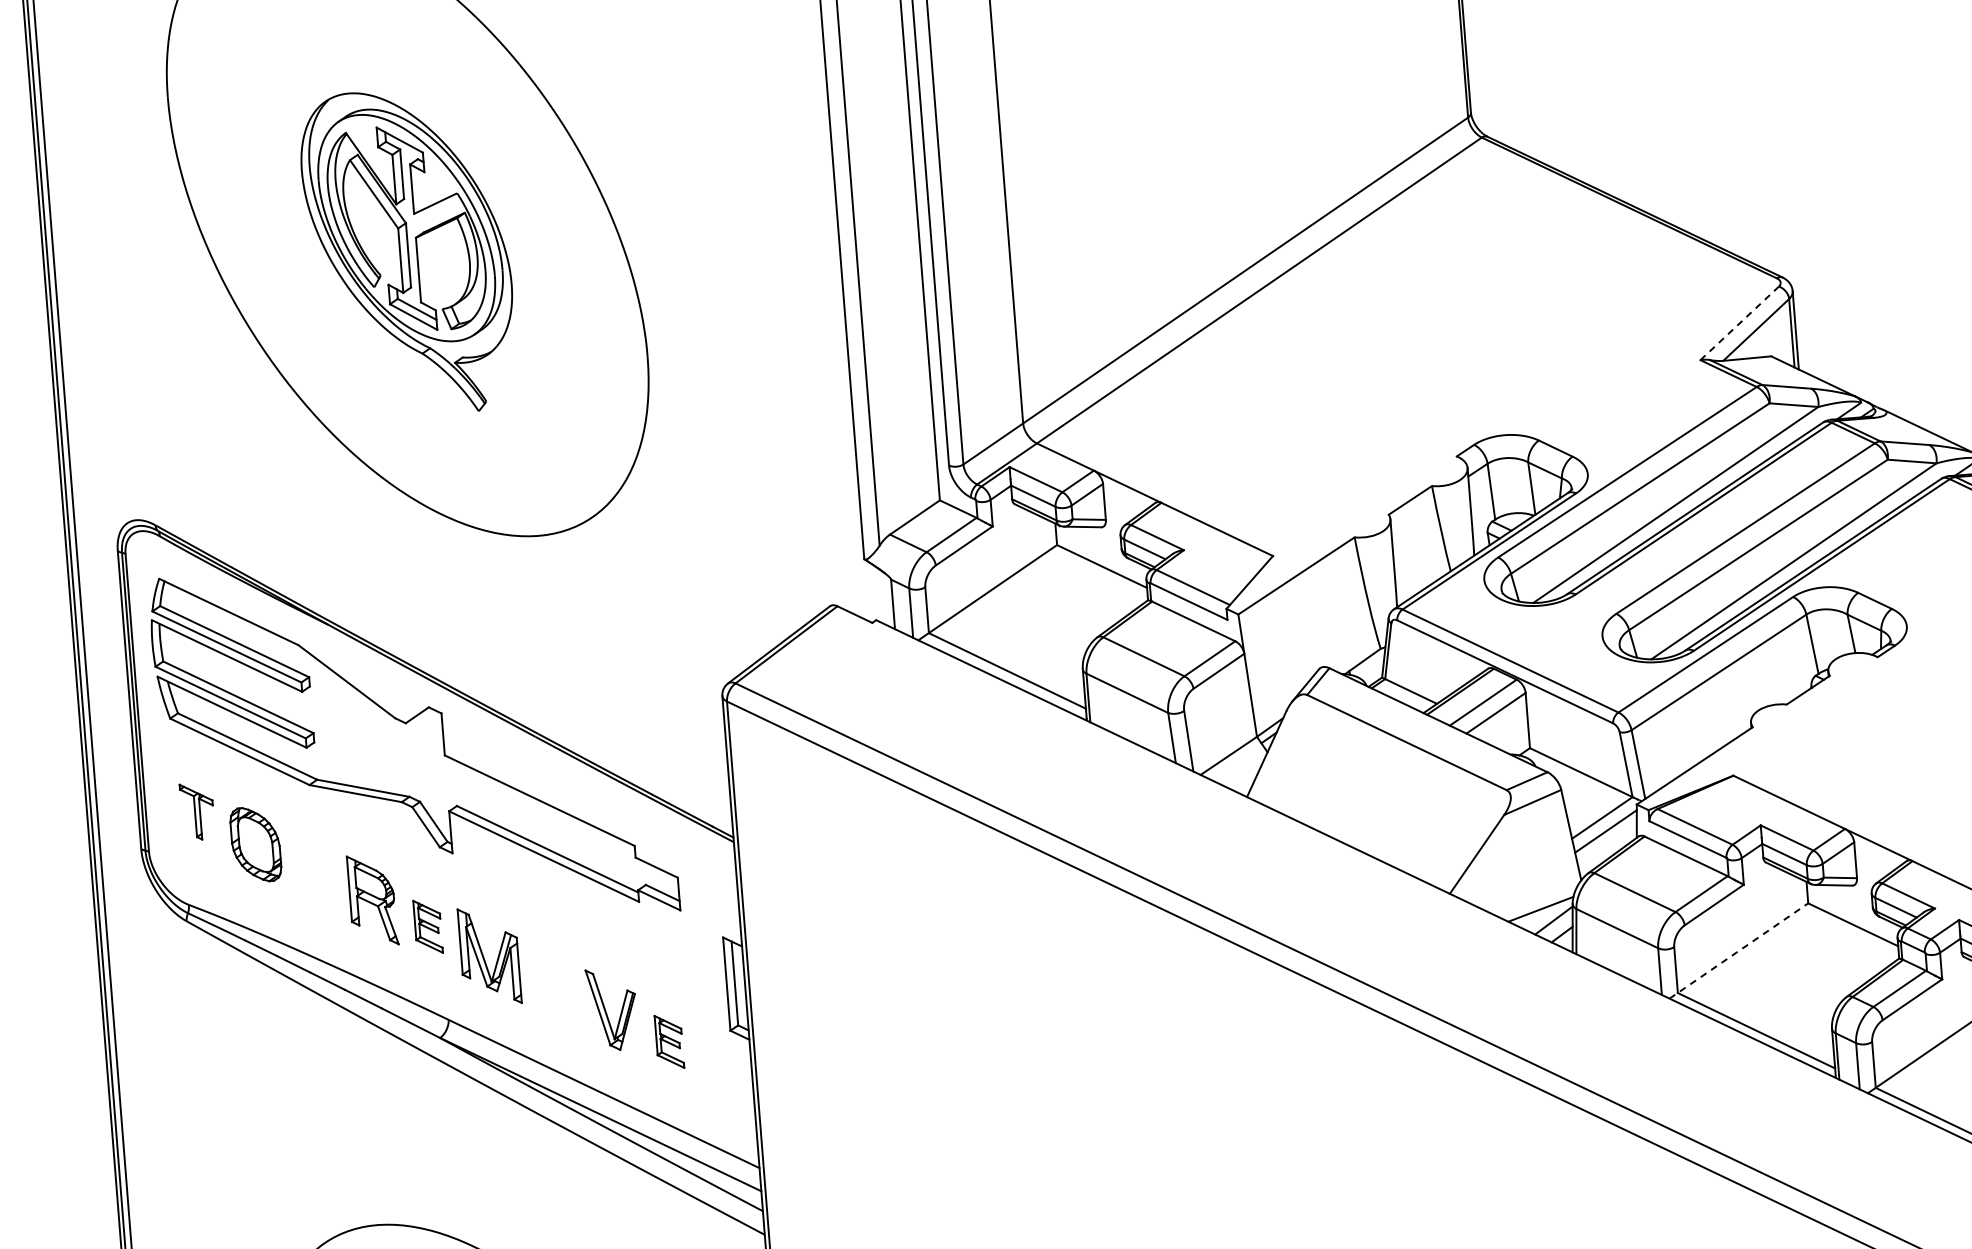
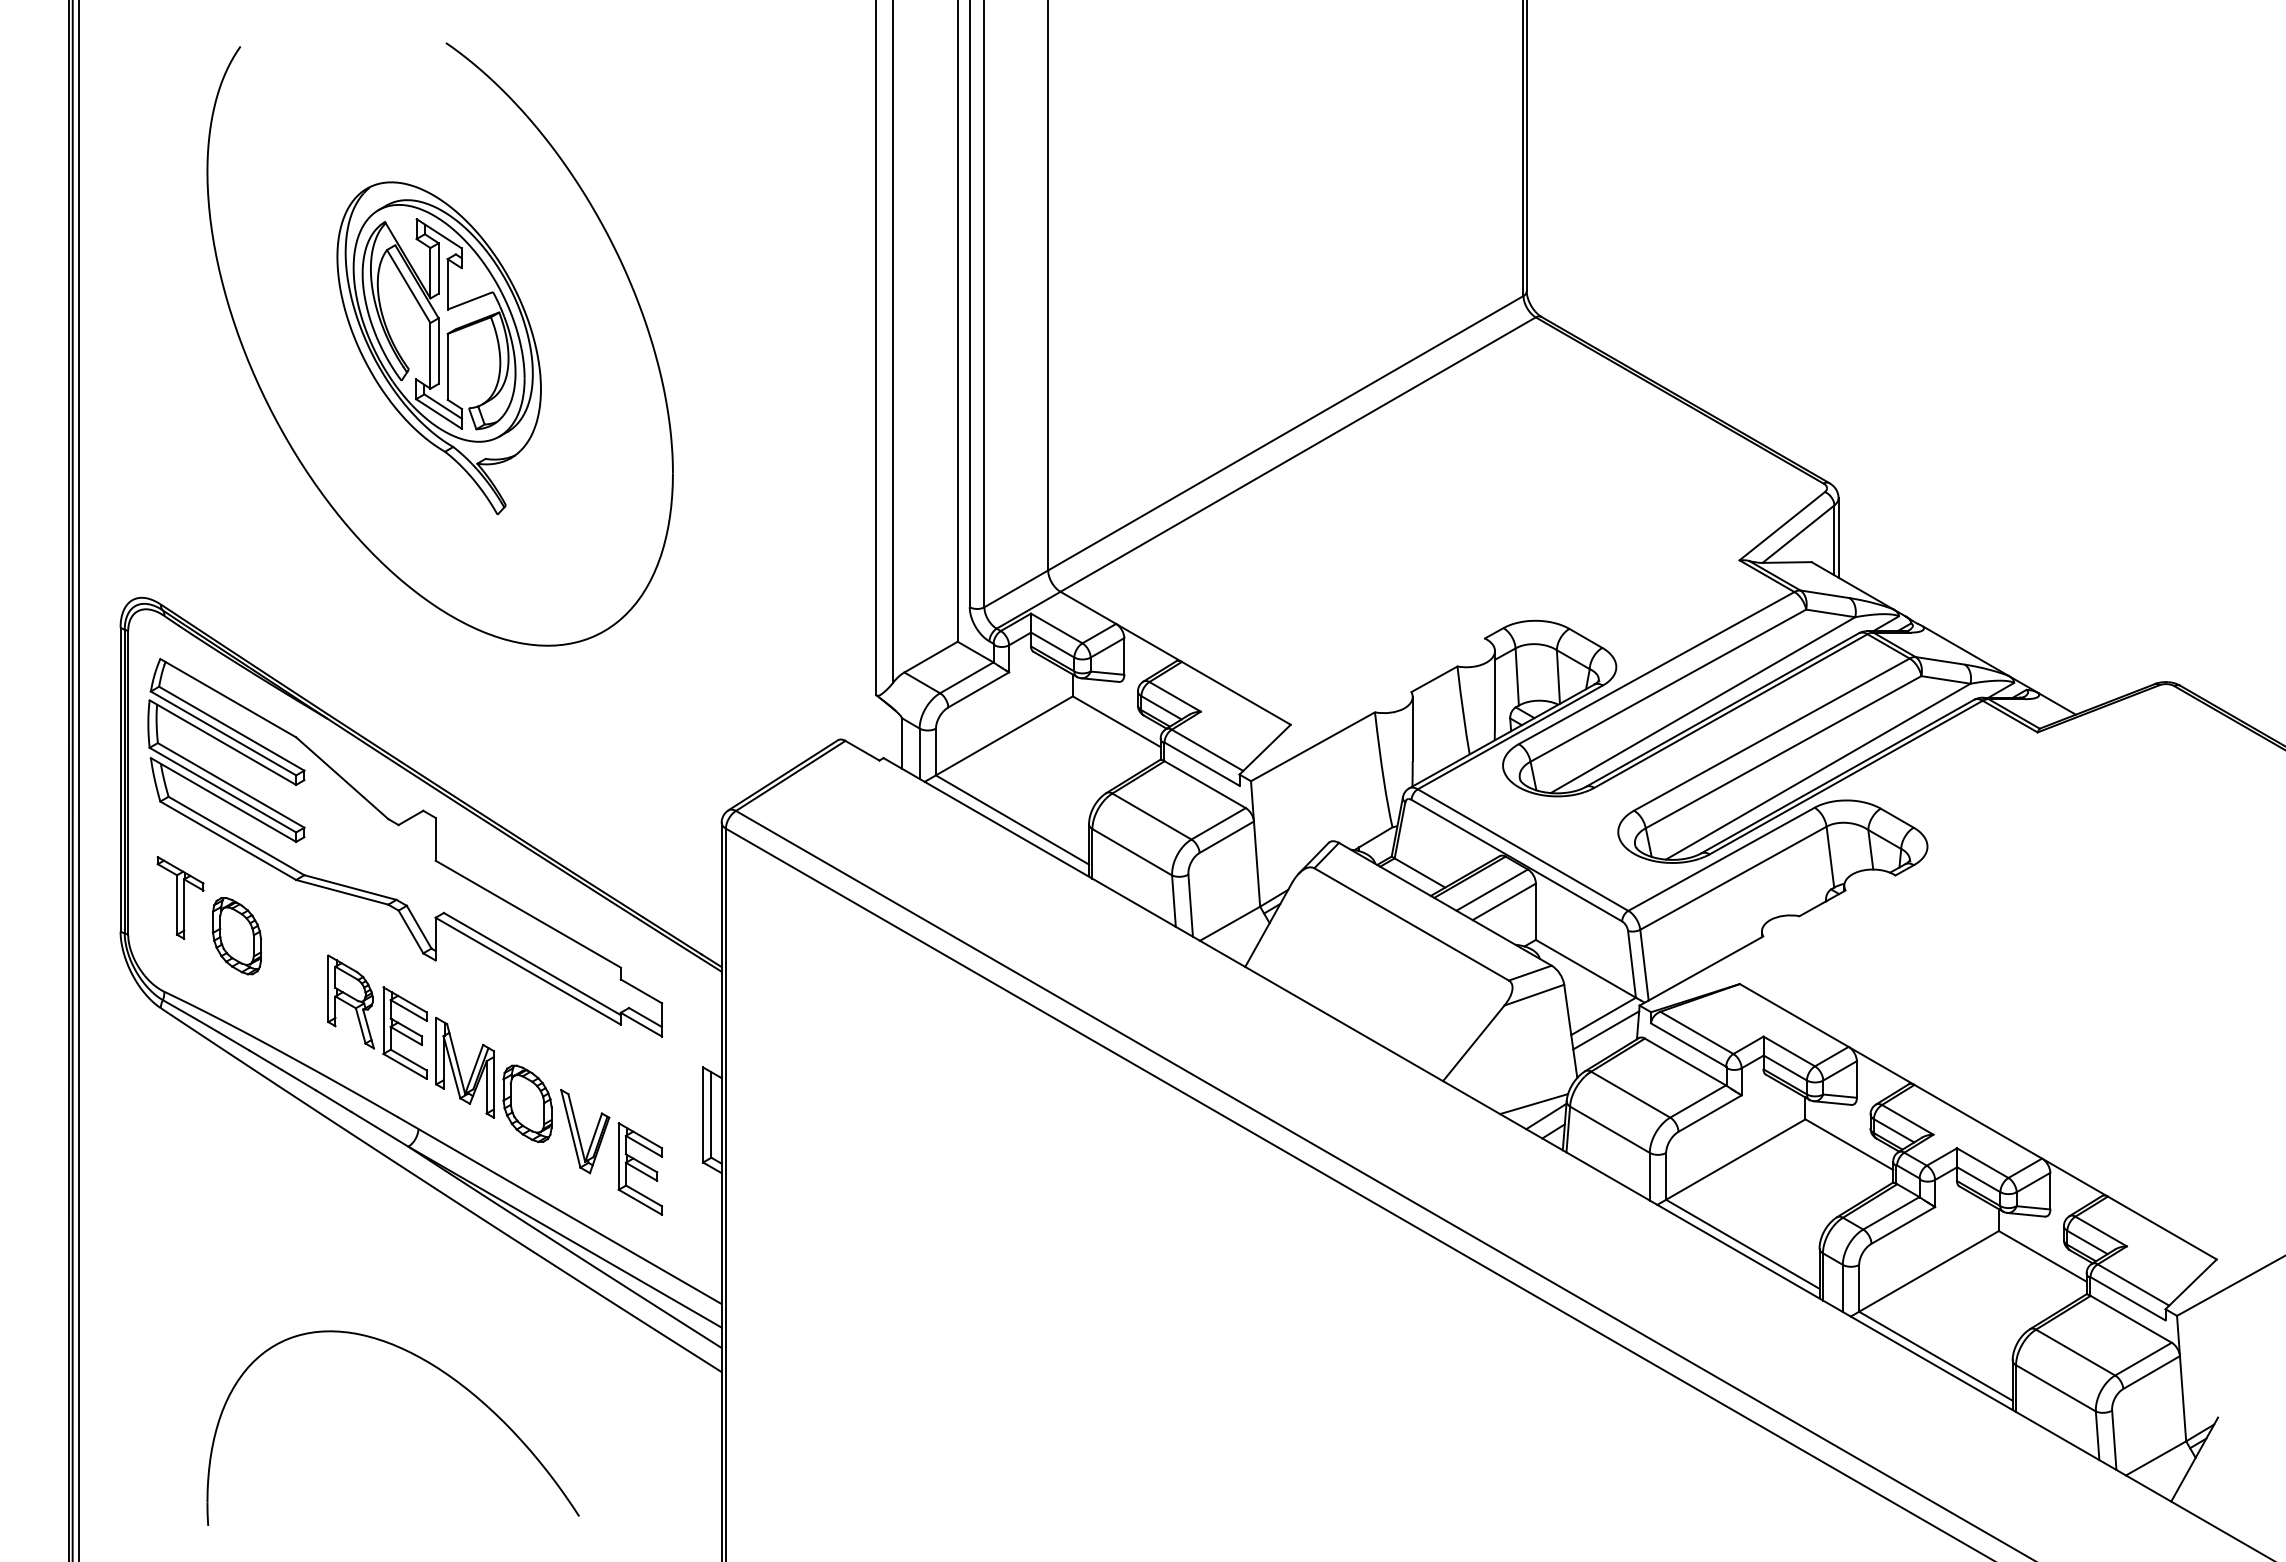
line: (1739, 323) -> (1782, 526), dashed -> solid
part: (197, 811) -> (180, 897), size x1.43
part: (427, 926) -> (404, 1032), size x1.67
line: (1739, 951) -> (1731, 1162), dashed -> solid
part: (553, 986) -> (527, 1103), added
part: (669, 1041) -> (640, 1168), size x1.67

